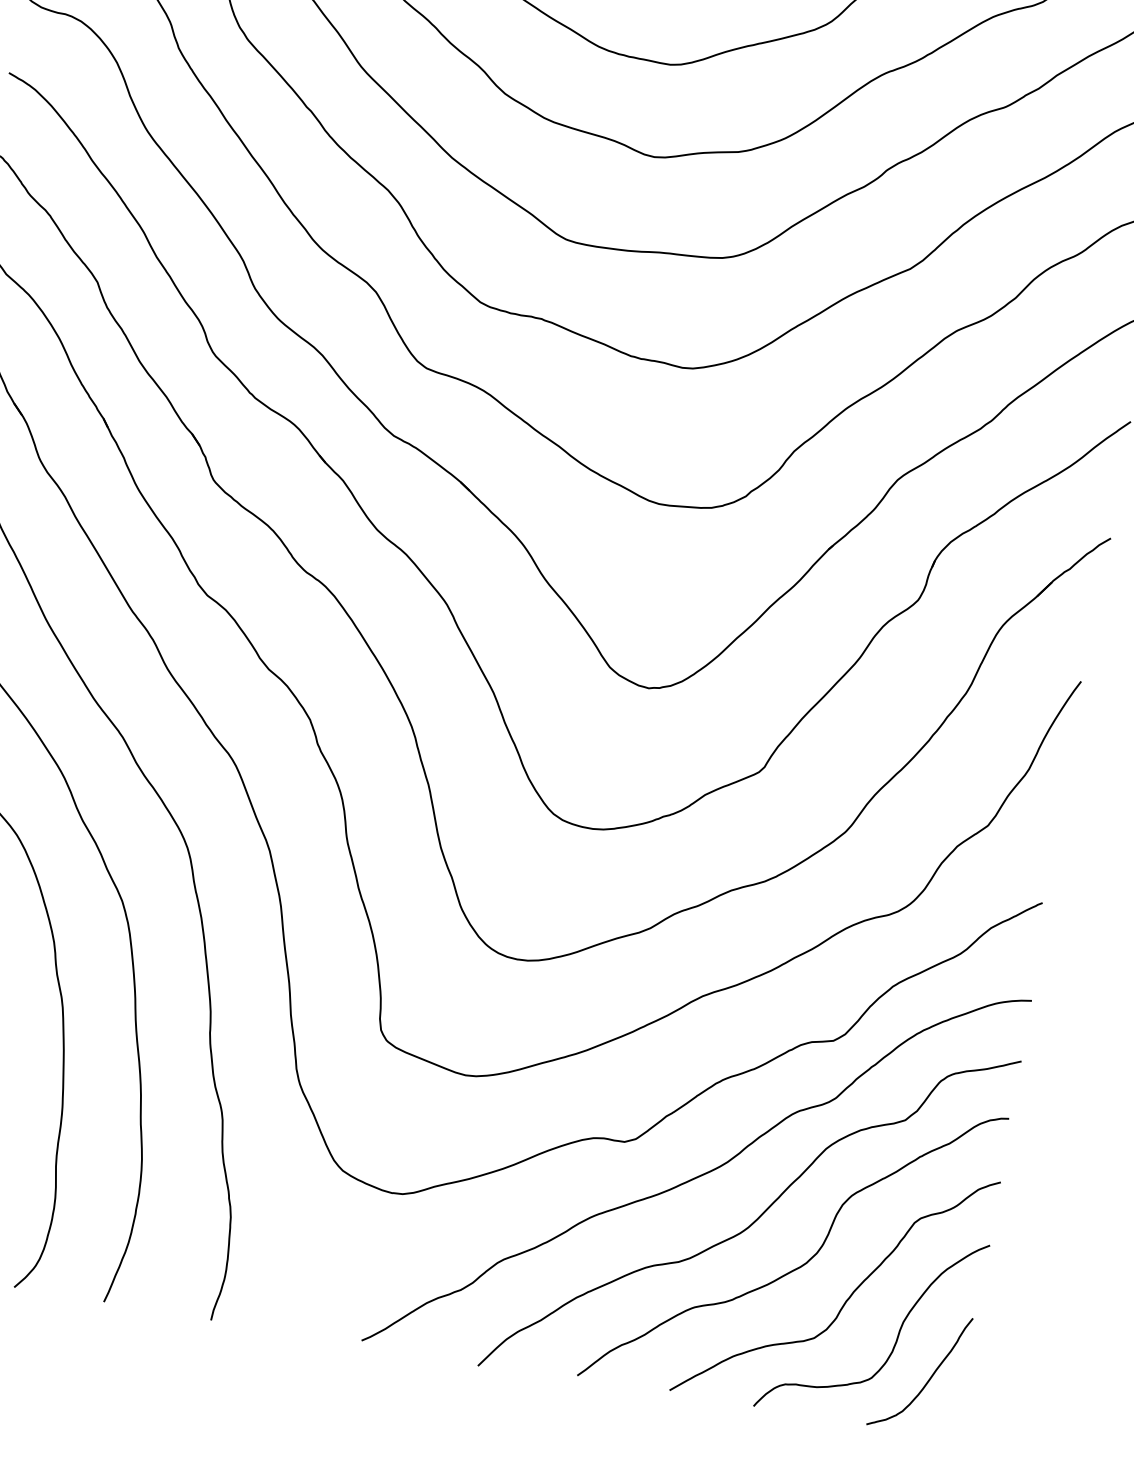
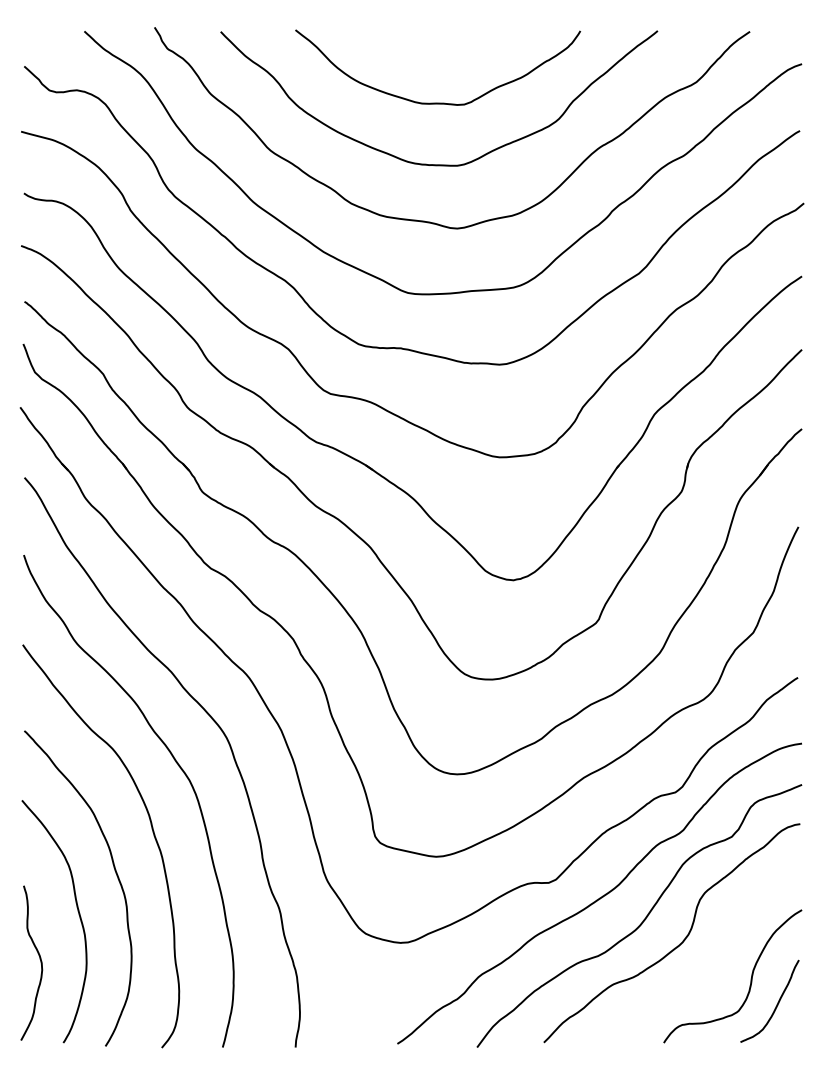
curve: (847, 1297) -> (713, 960), removed

